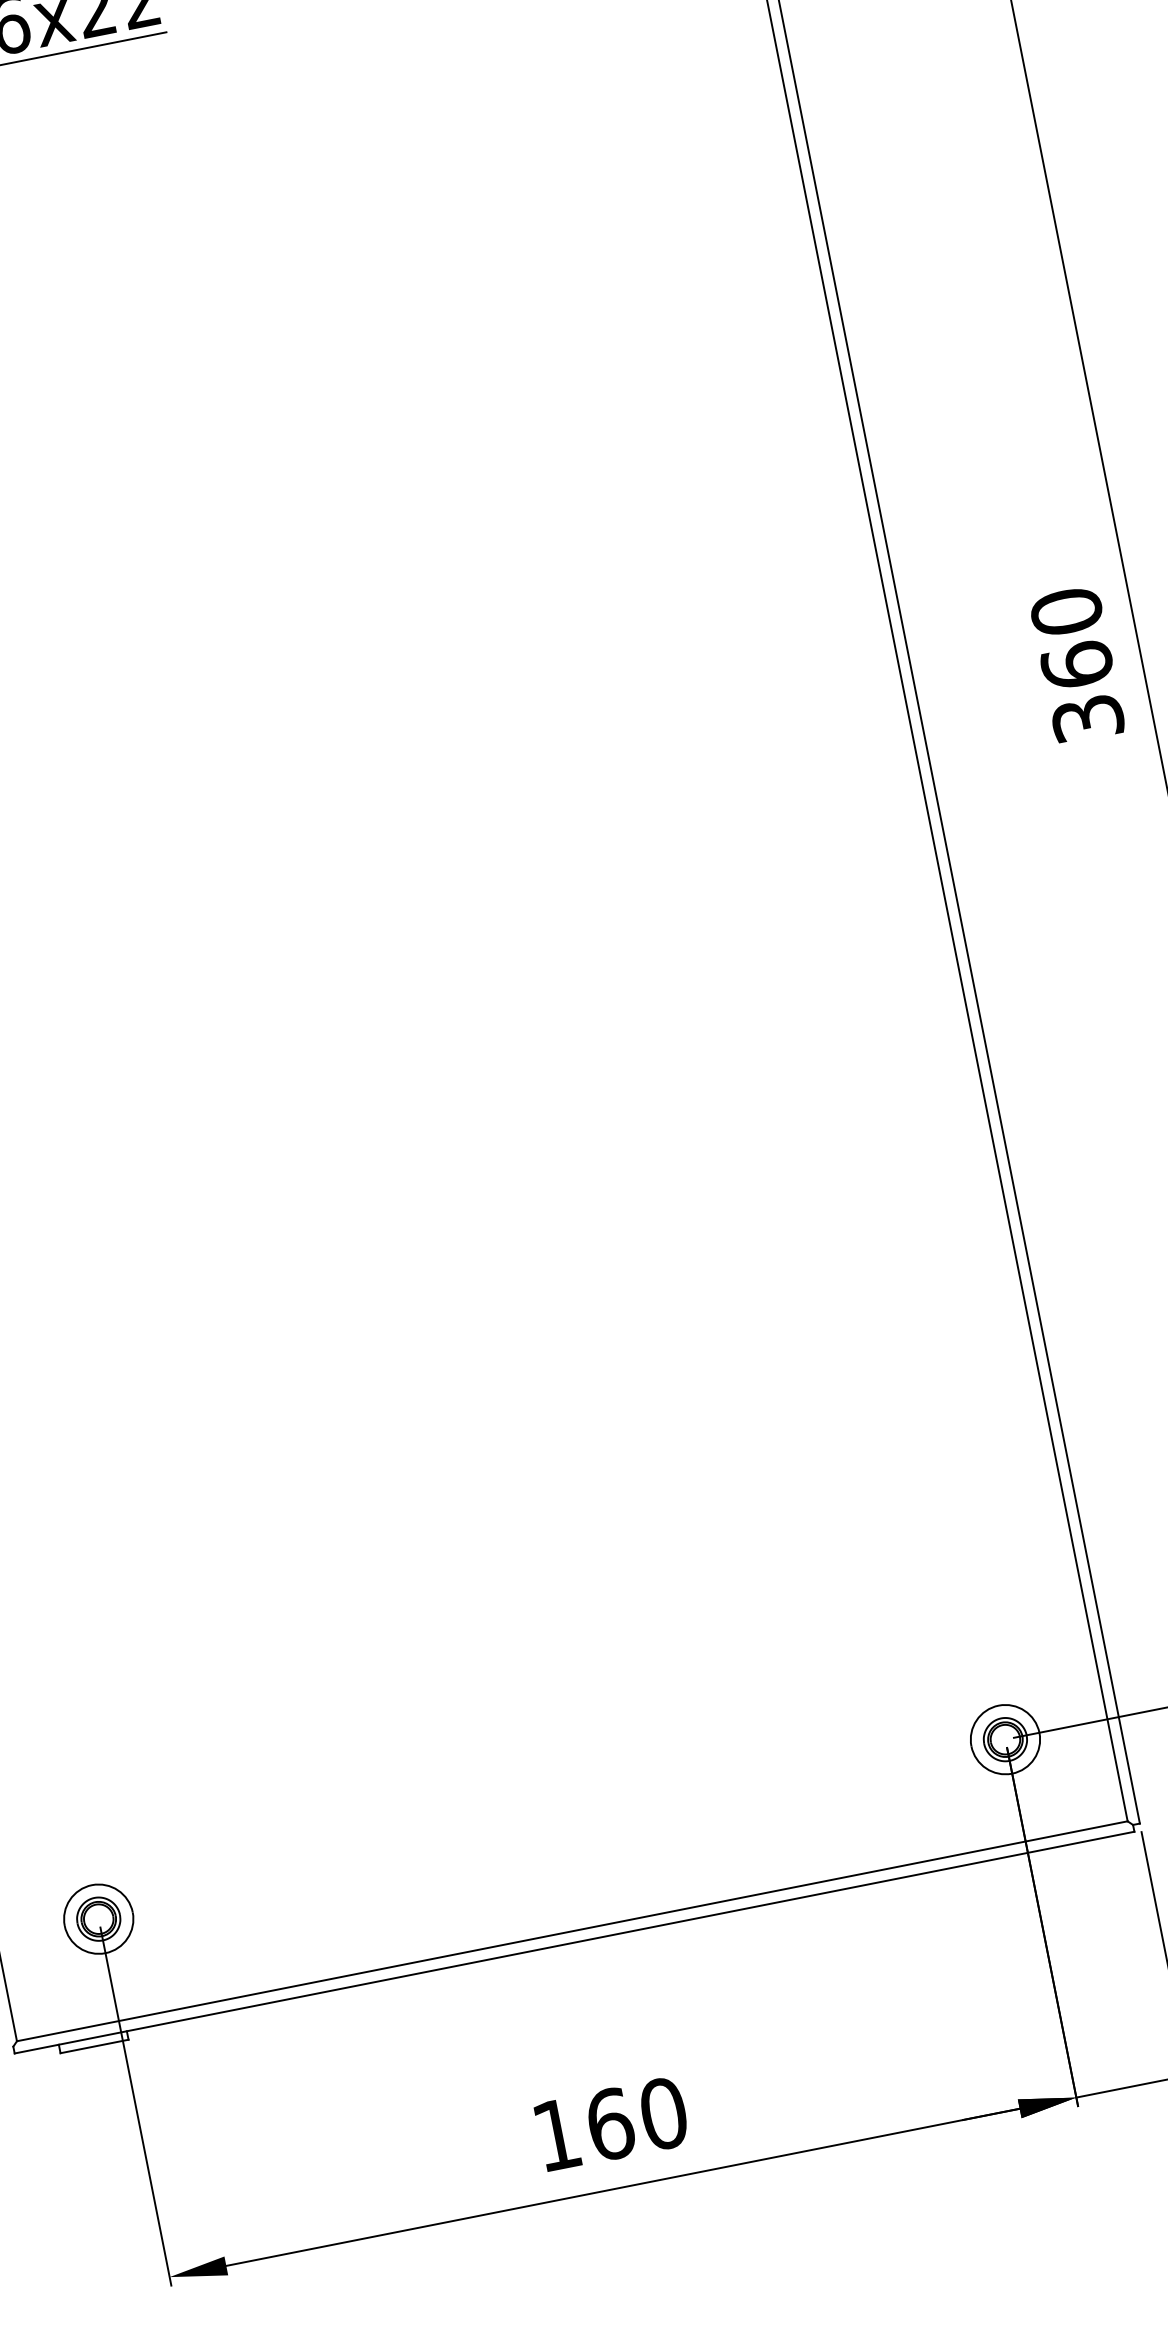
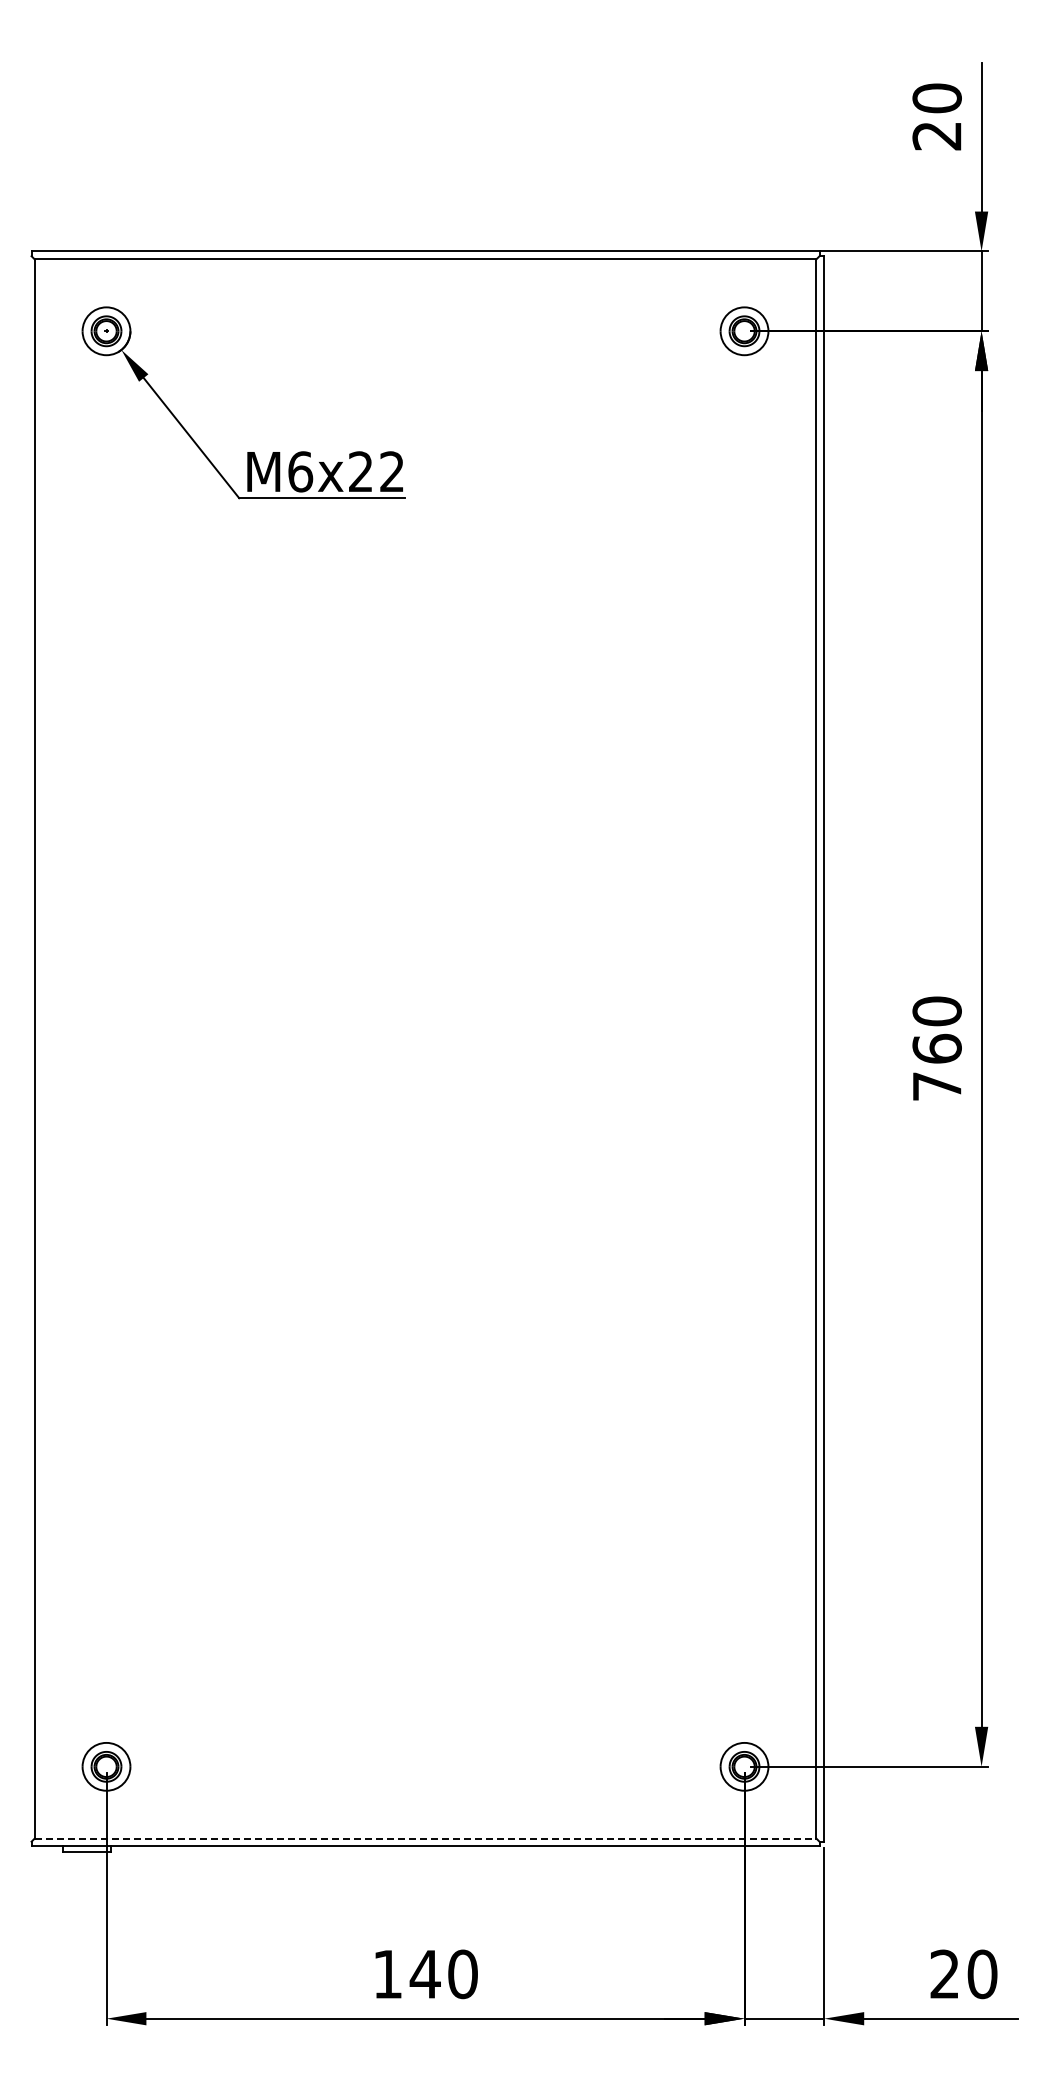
text: (1086, 718) -> (936, 1086), 360 -> 760
line: (572, 1931) -> (425, 1838), solid -> dashed
text: (609, 2124) -> (424, 1974), 160 -> 140

